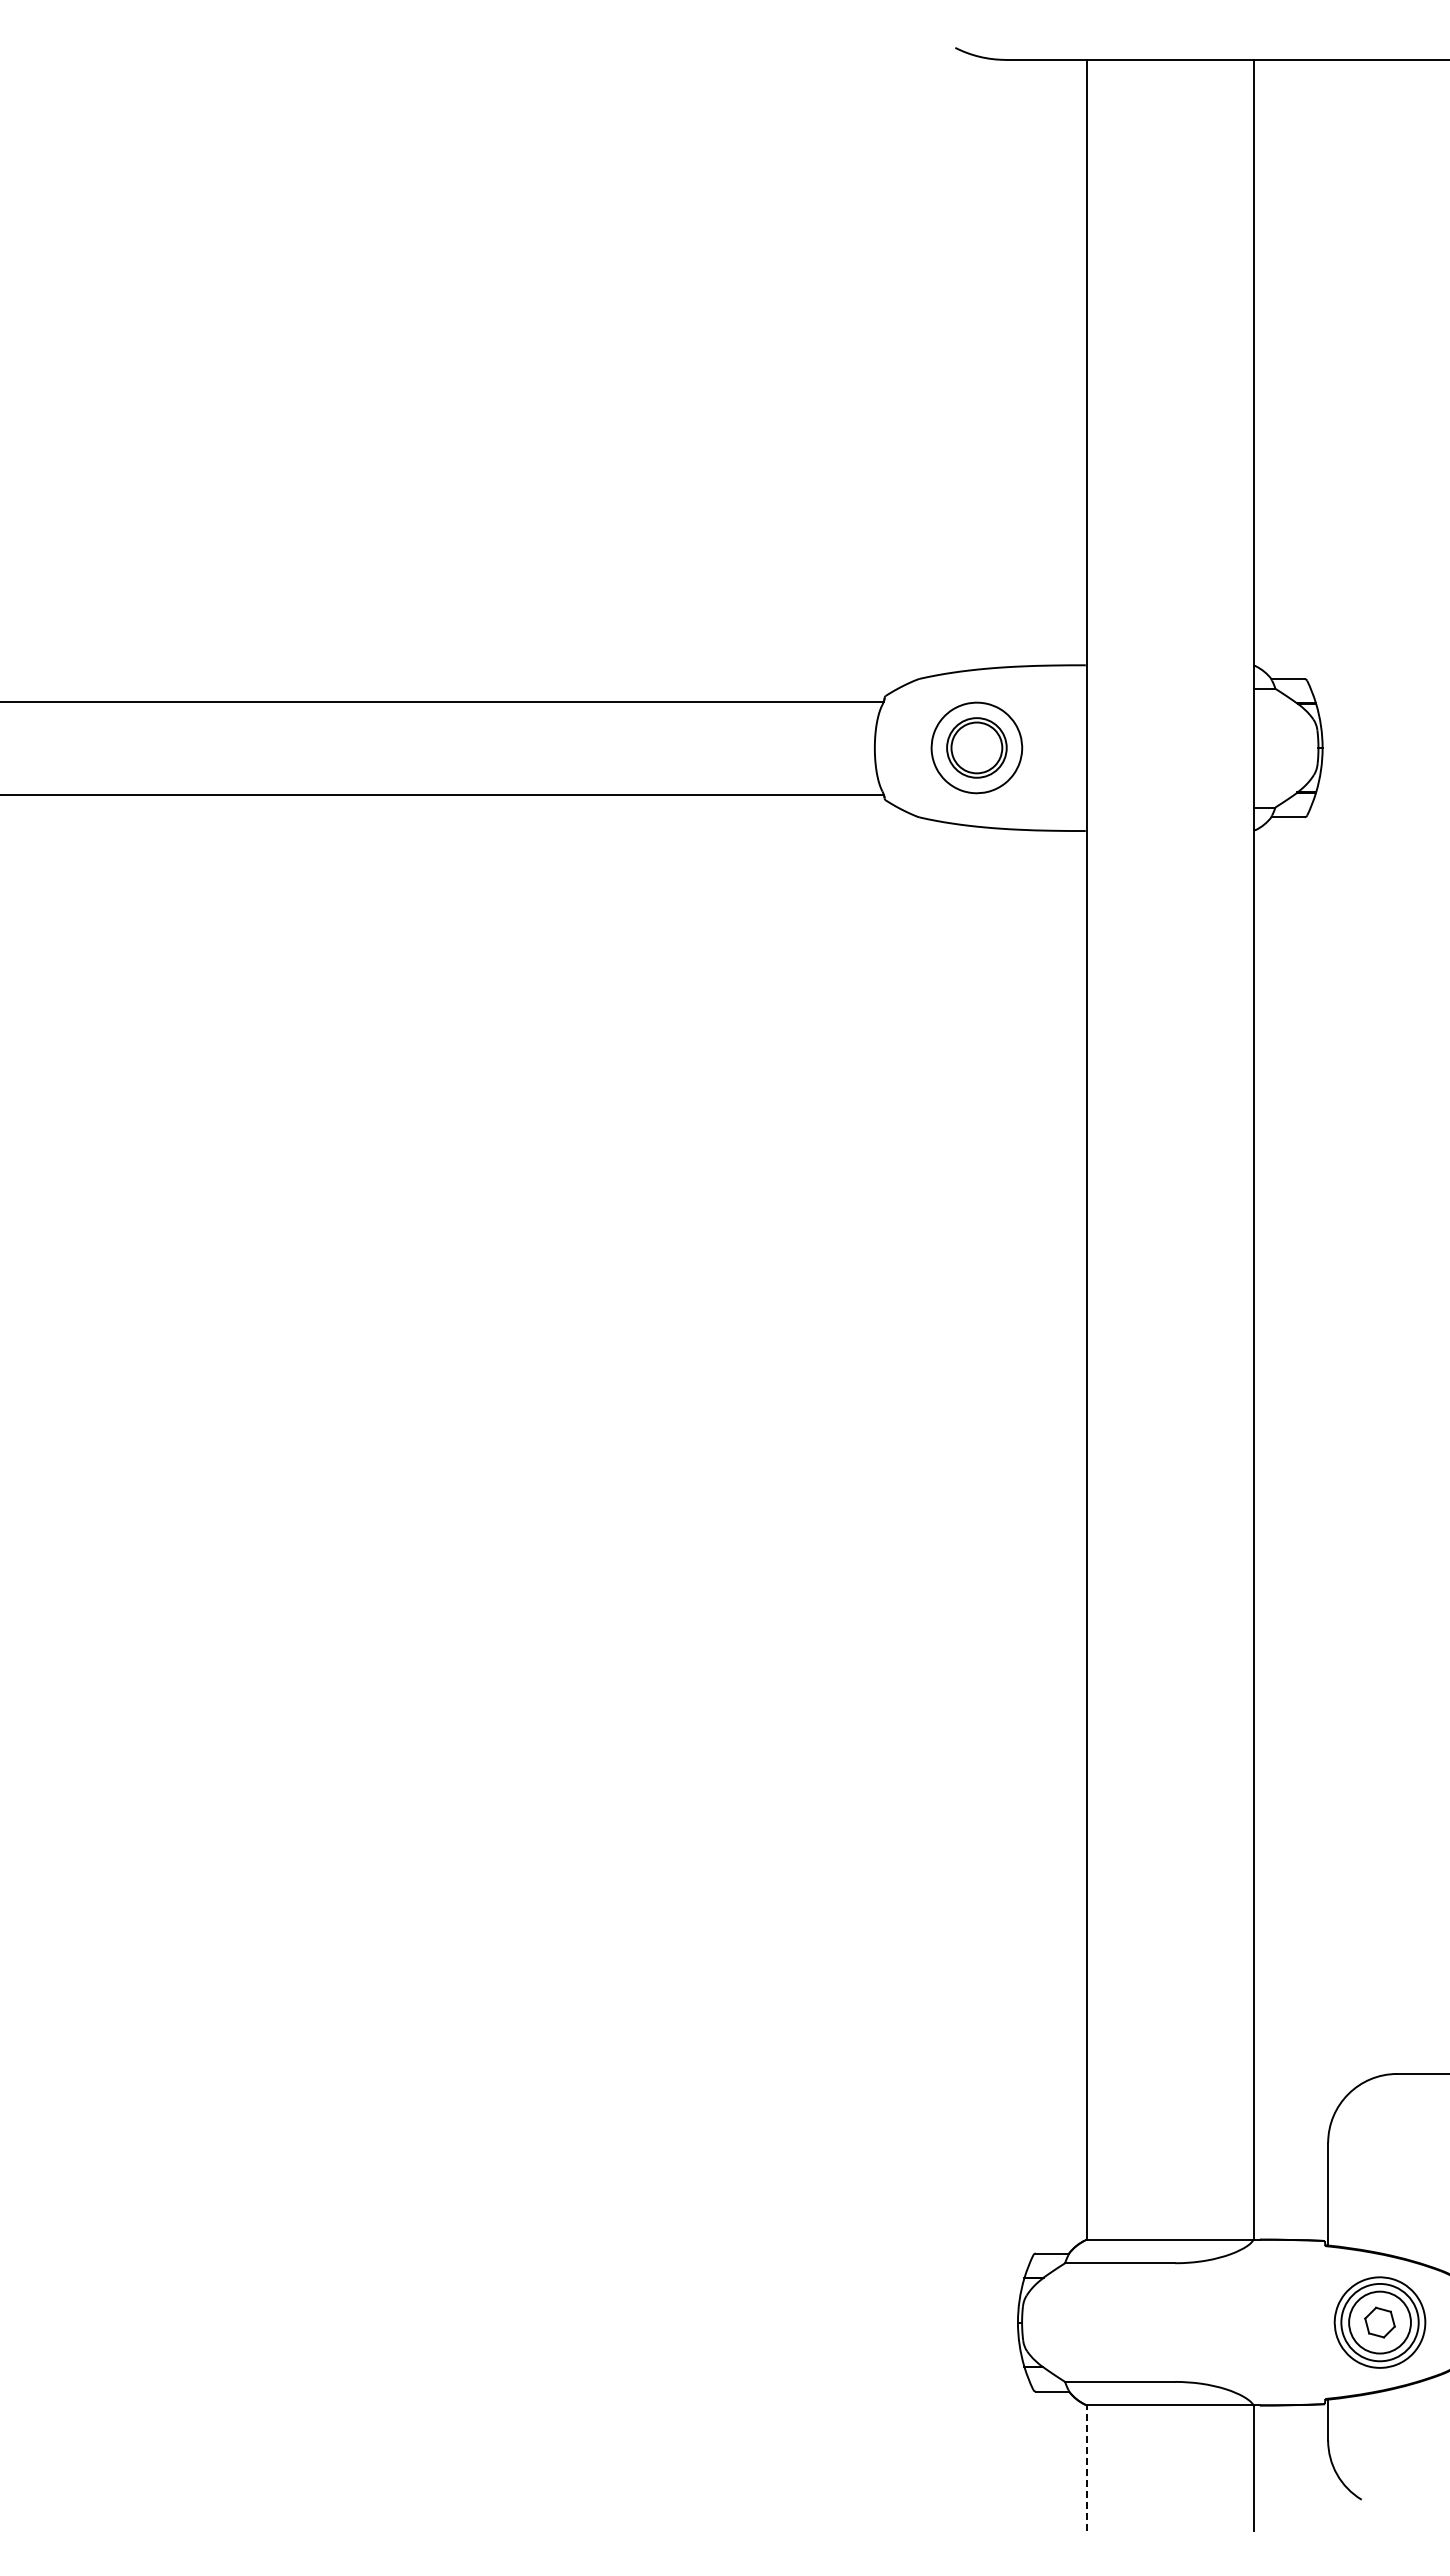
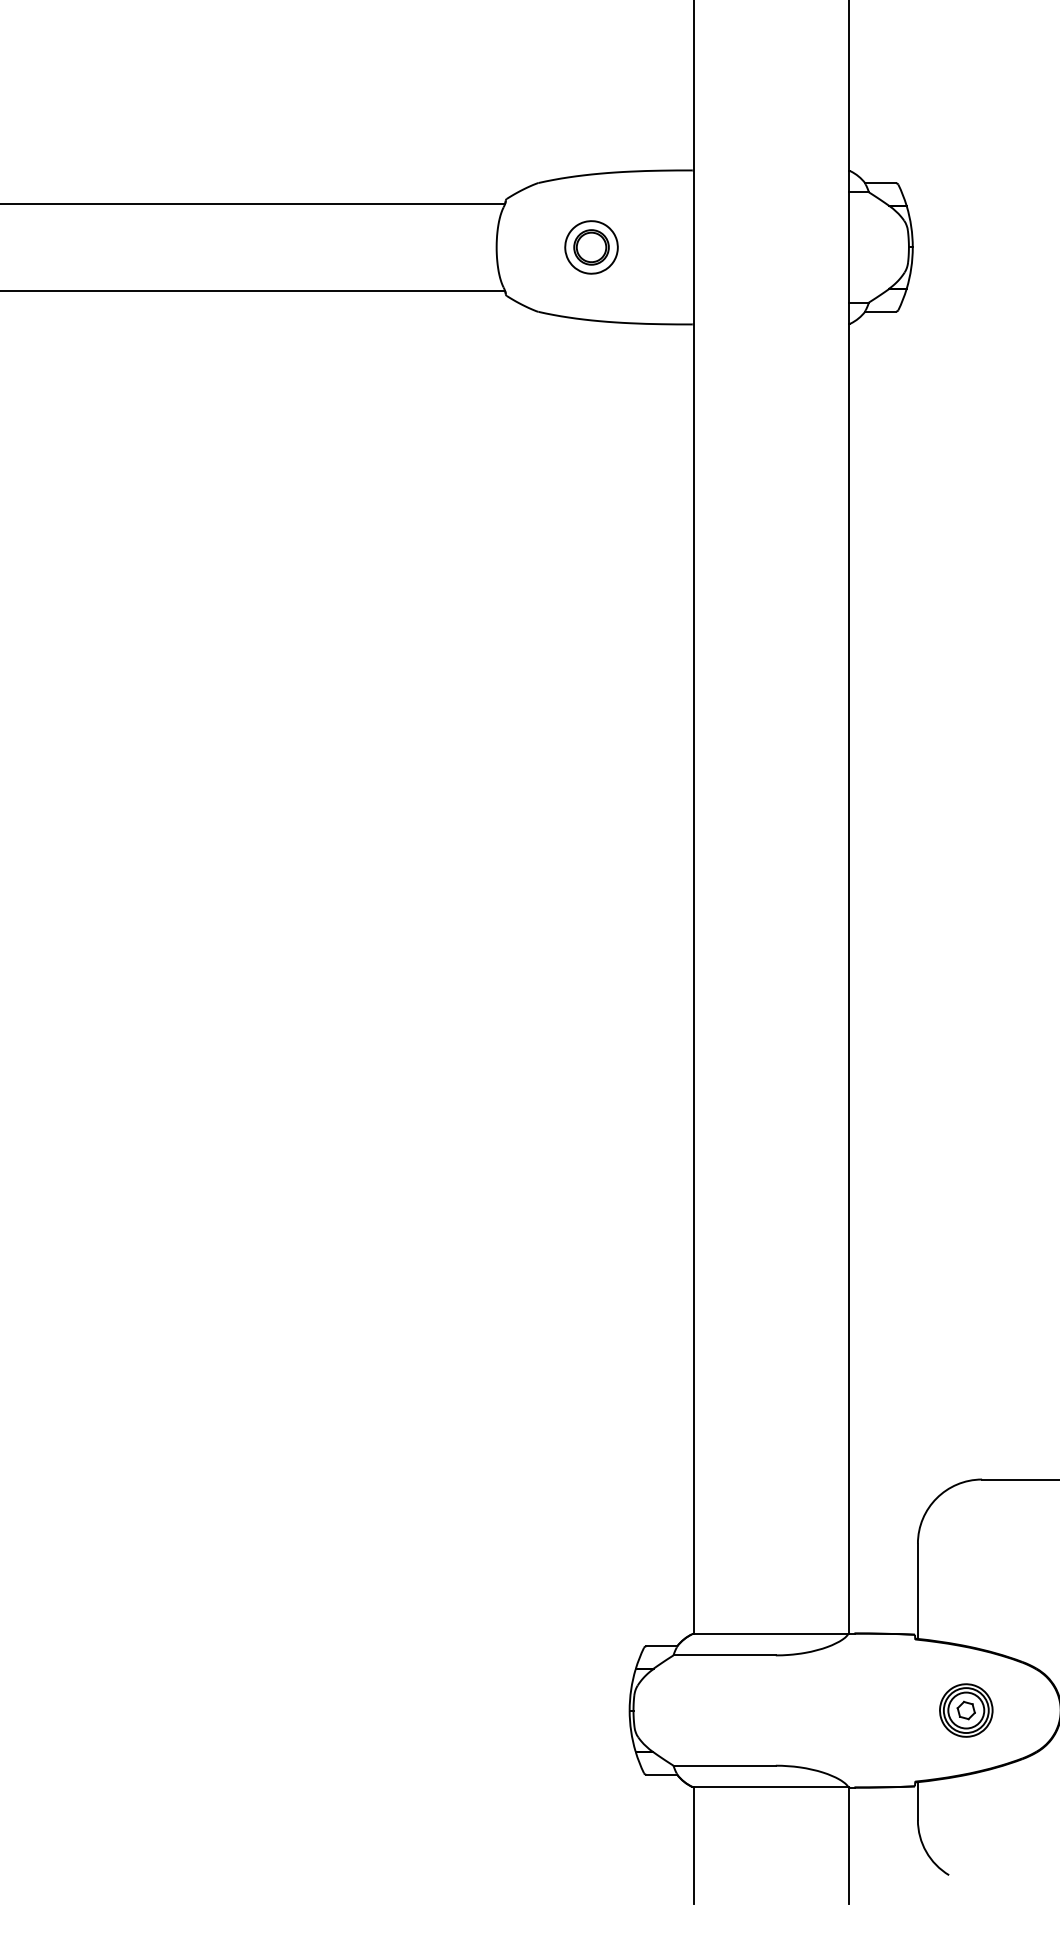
part: (976, 748) -> (591, 247), size x0.62
part: (1380, 2322) -> (966, 1710), size x0.62
line: (1087, 2467) -> (694, 1845), dashed -> solid

